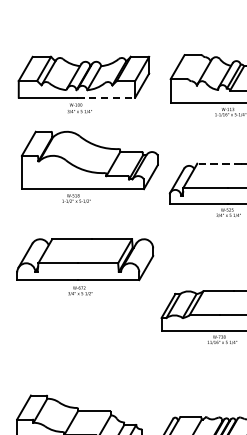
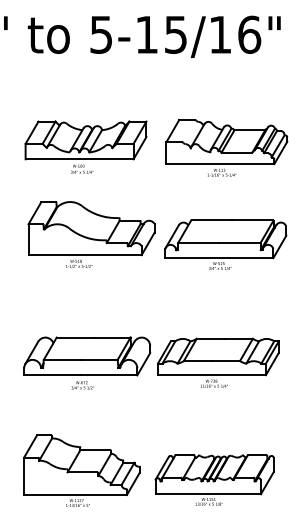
line: (106, 97) -> (106, 159), dashed -> solid
line: (219, 163) -> (211, 220), dashed -> solid
part: (89, 166) -> (91, 234), moved
part: (85, 266) -> (87, 362), moved

